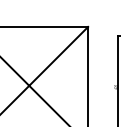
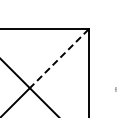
line: (58, 56) -> (59, 58), solid -> dashed

